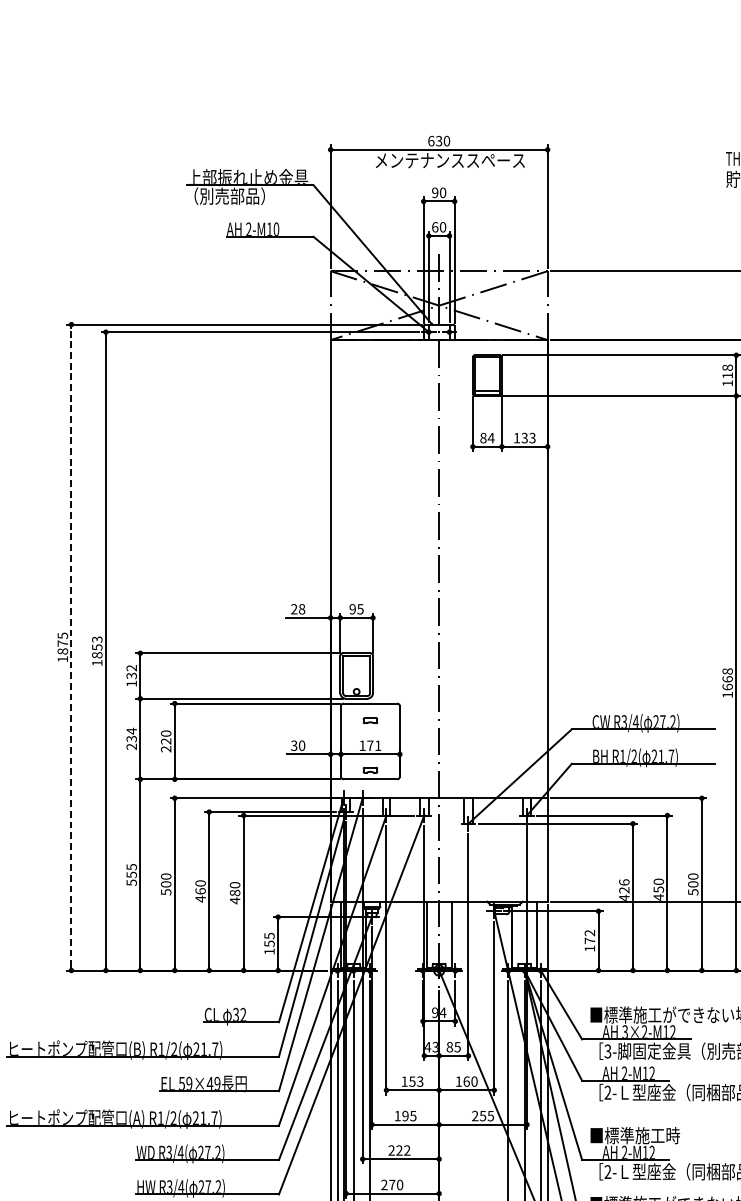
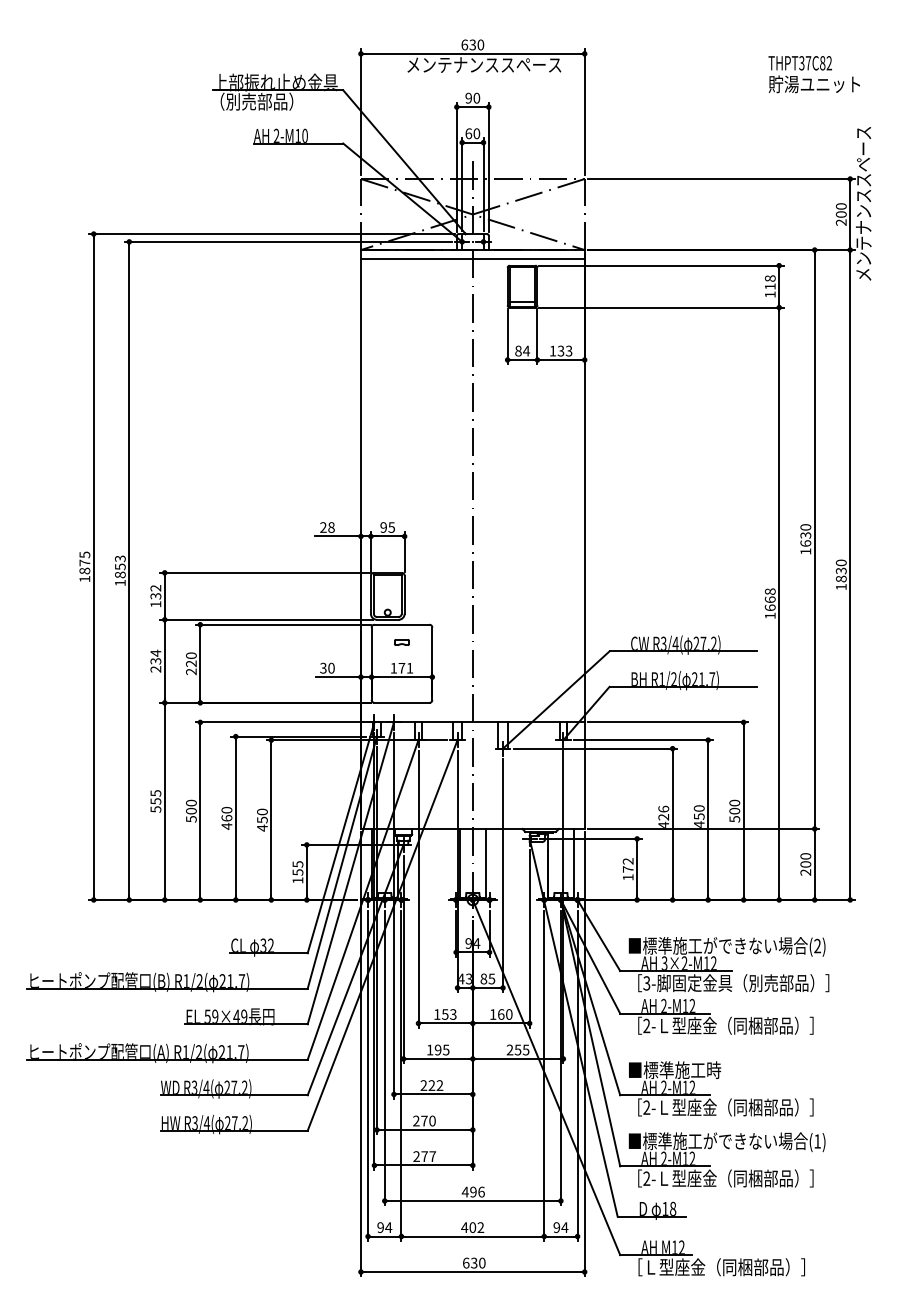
line: (438, 349) -> (472, 259), added
line: (71, 647) -> (93, 566), dashed -> solid
part: (369, 770) -> (401, 693), removed
text: (235, 892) -> (262, 819), 480 -> 450

